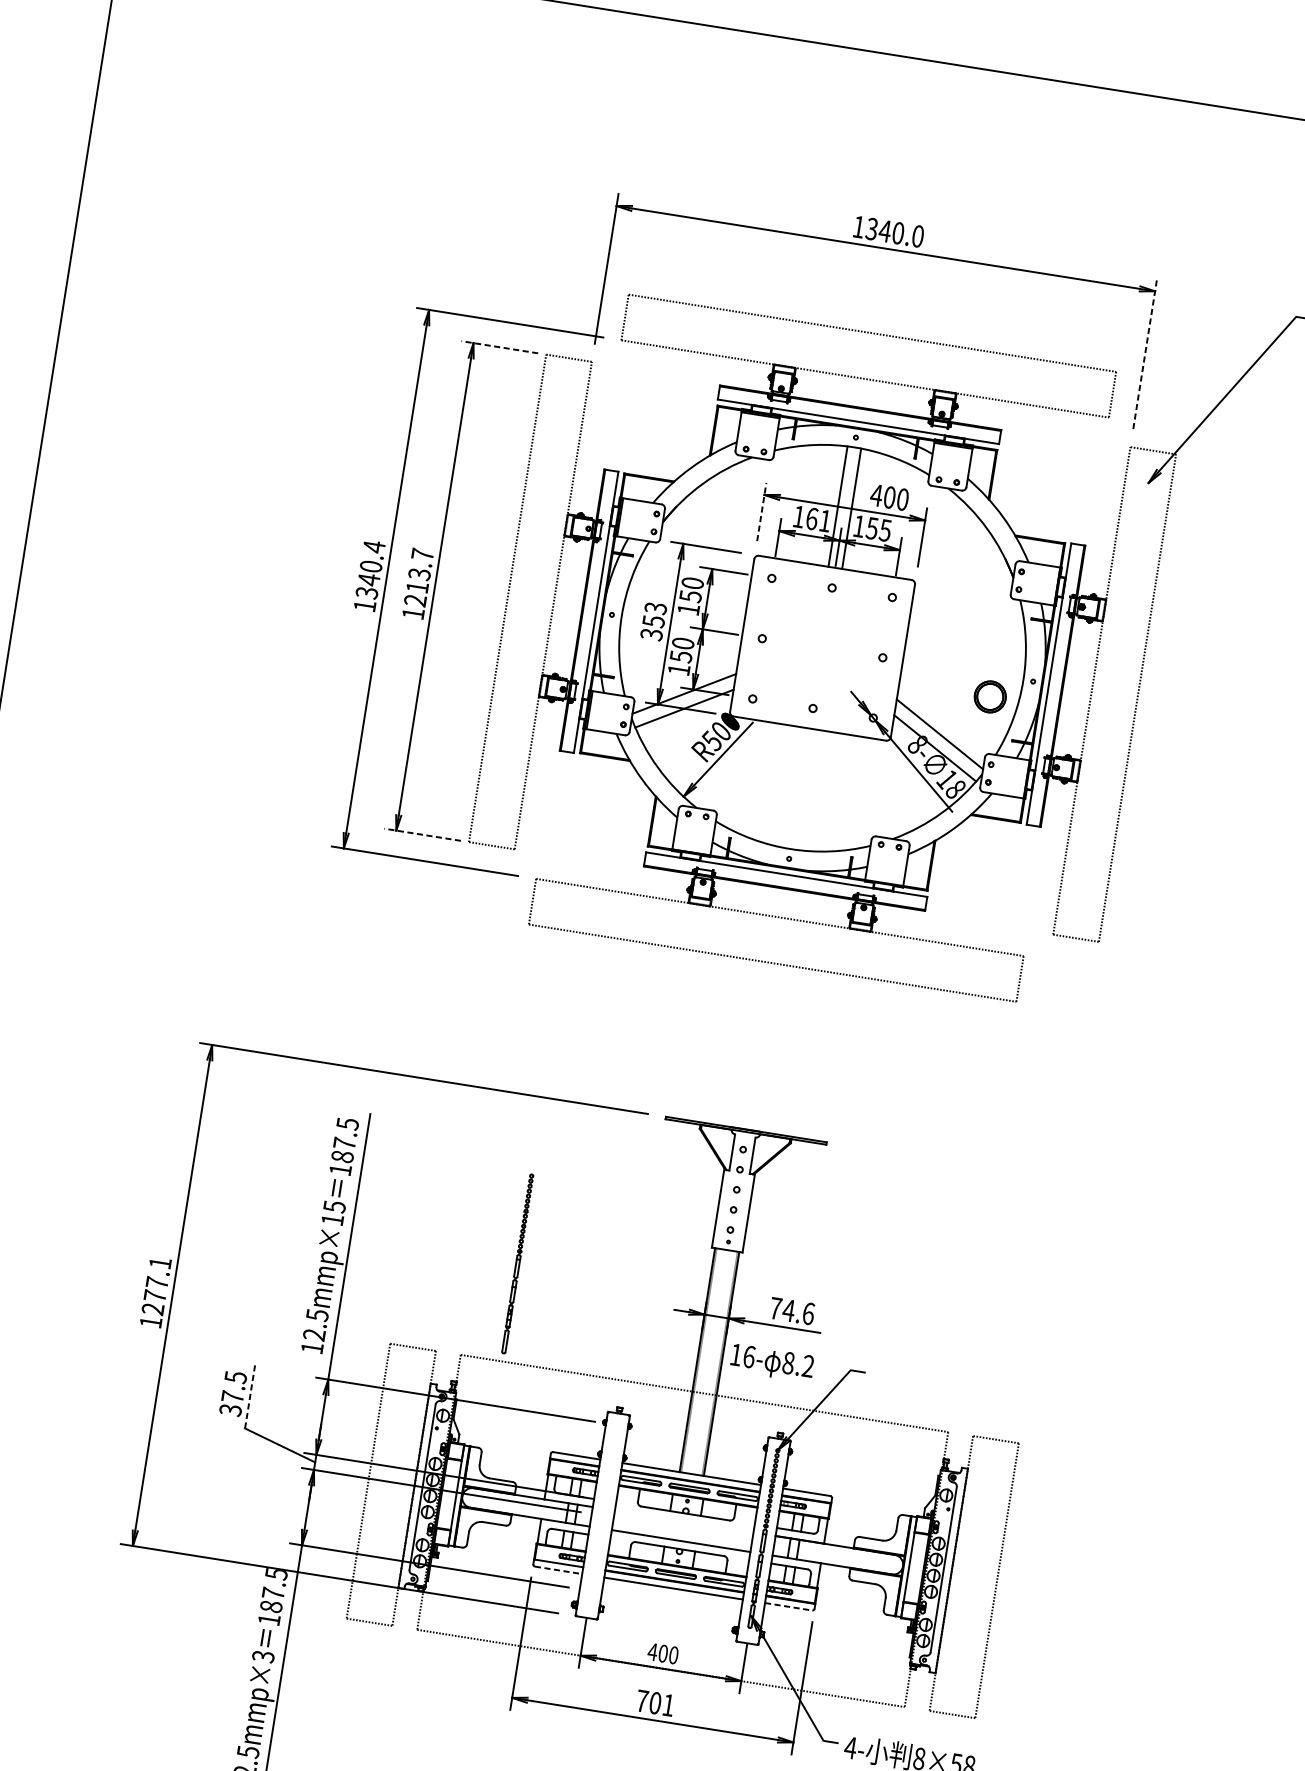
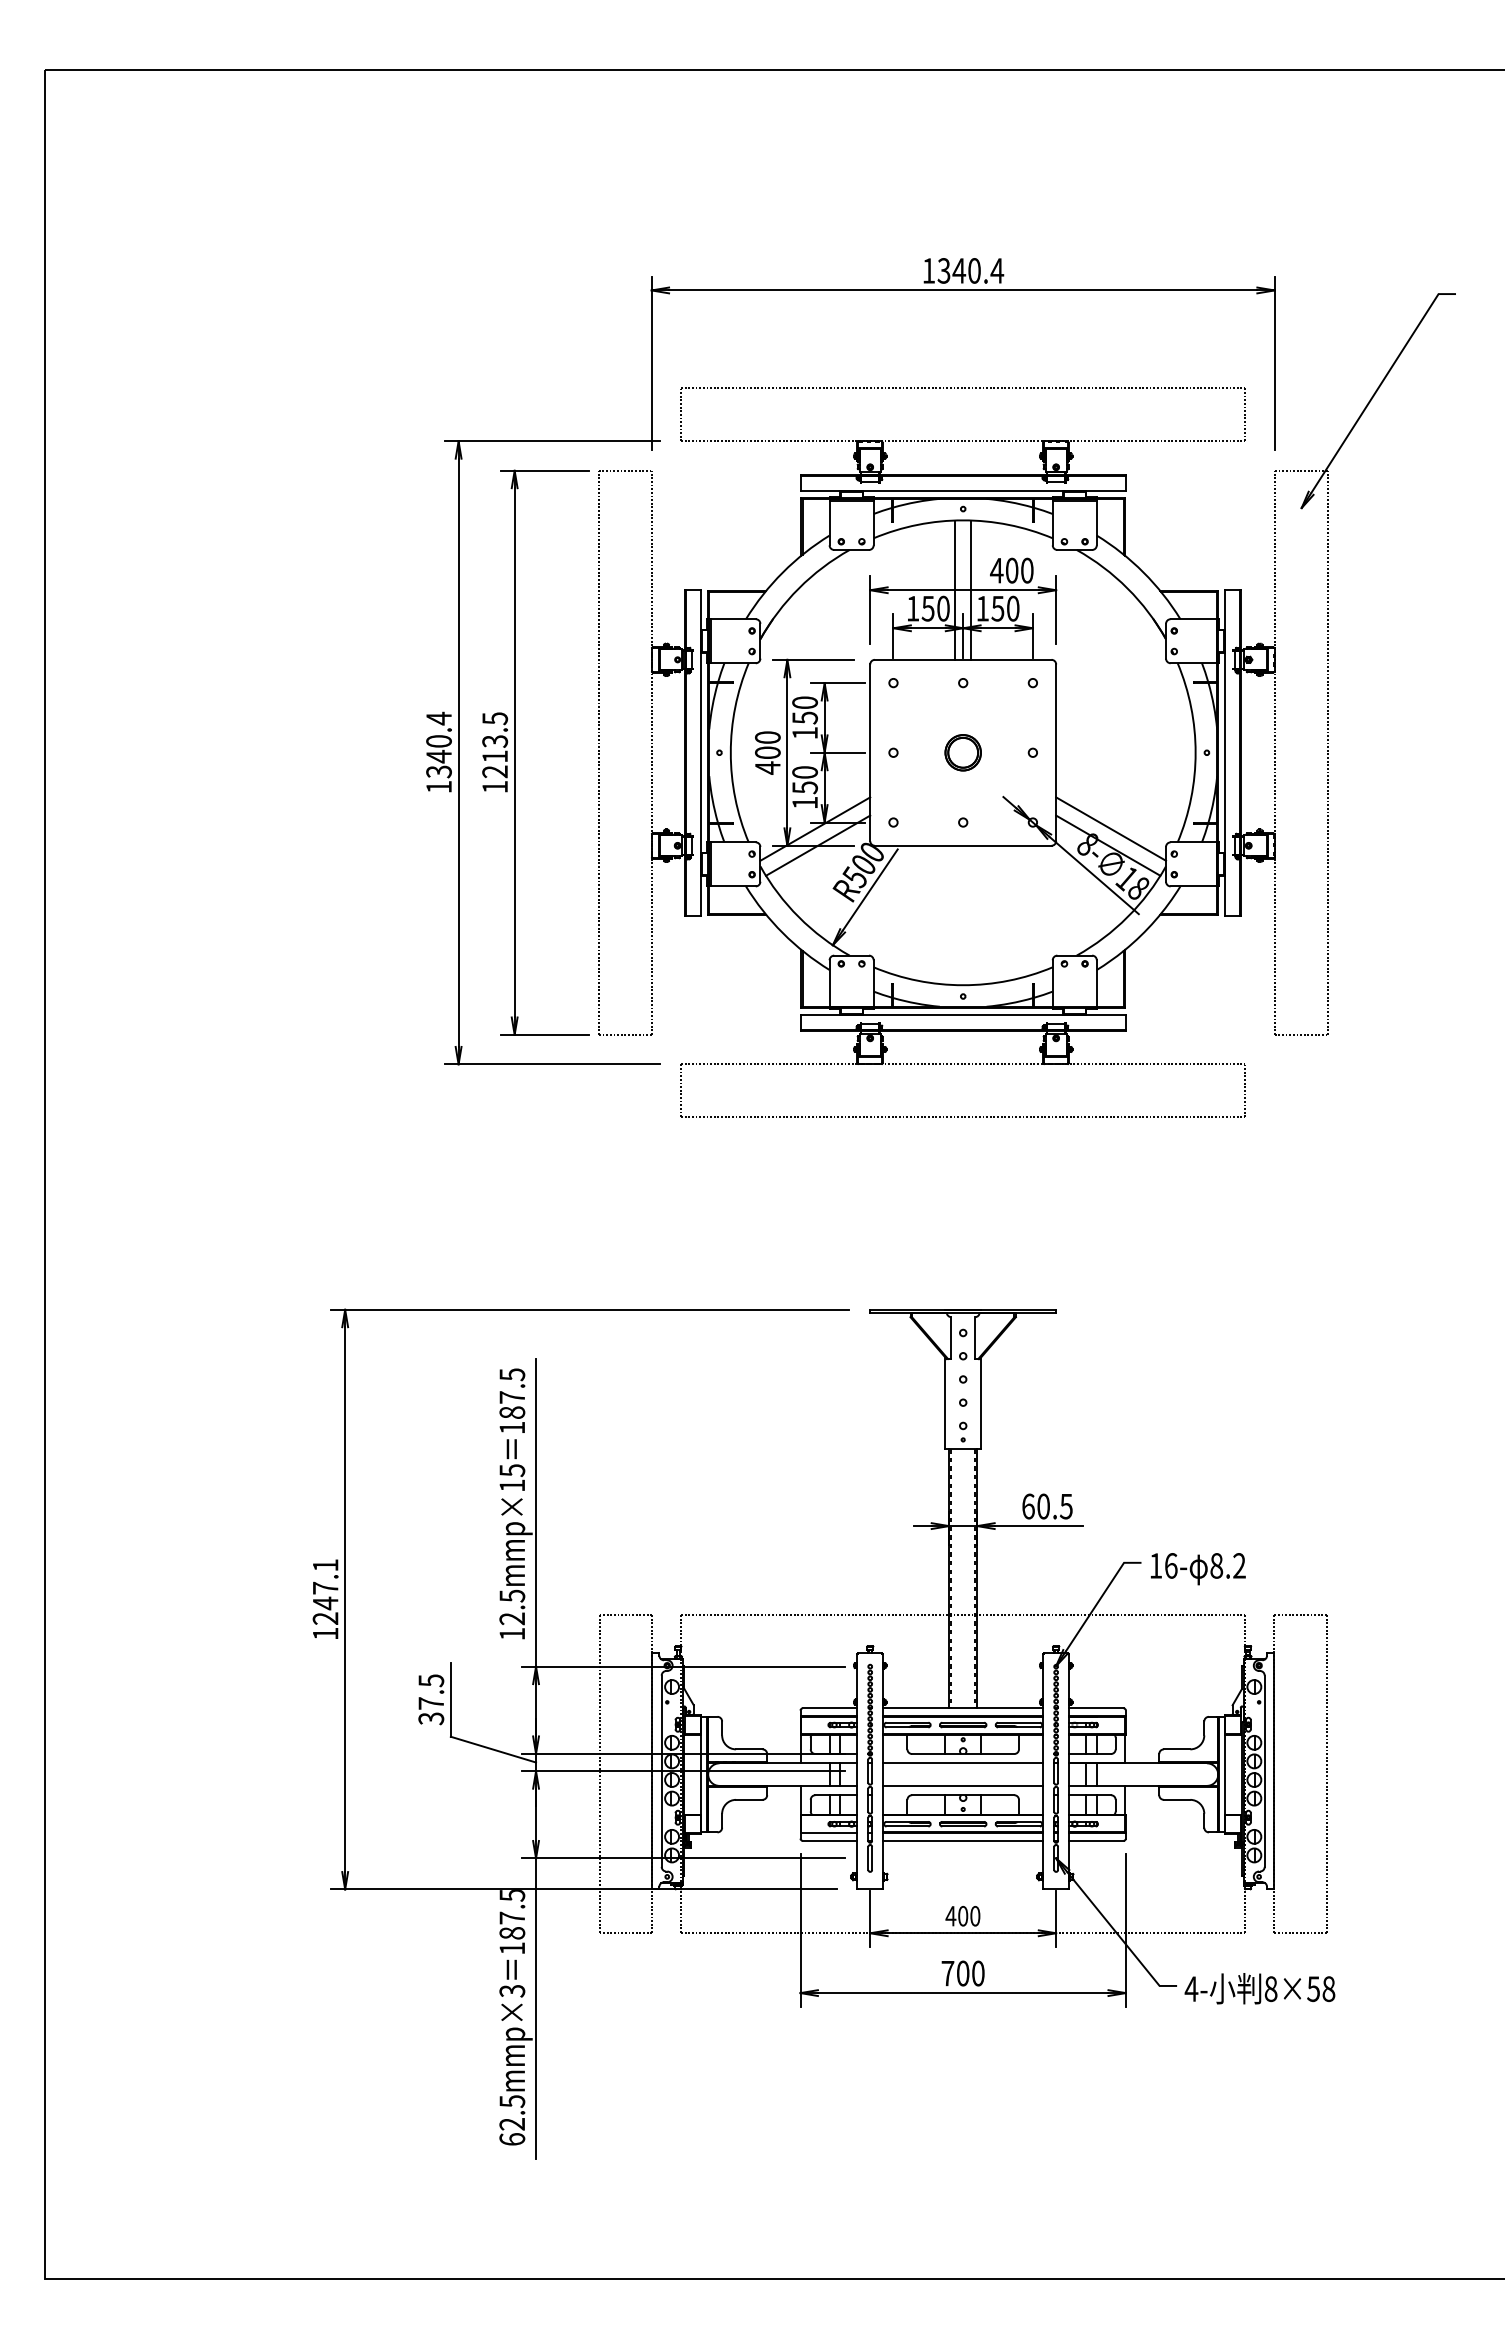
text: (918, 236) -> (997, 270), 1340.0 -> 1340.4
line: (499, 346) -> (544, 470), dashed -> solid
line: (1144, 354) -> (1274, 363), dashed -> solid
line: (762, 511) -> (870, 609), dashed -> solid
text: (818, 519) -> (935, 608), 161 -> 150
text: (884, 530) -> (1012, 608), 155 -> 150
text: (423, 554) -> (495, 718), 1213.7 -> 1213.5
text: (653, 621) -> (767, 752), 353 -> 400
part: (989, 696) -> (962, 752), moved
line: (422, 834) -> (544, 1034), dashed -> solid
part: (517, 1263) -> (869, 1767), moved
text: (155, 1296) -> (325, 1603), 1277.1 -> 1247.1
text: (792, 1311) -> (1047, 1506), 74.6 -> 60.5
text: (772, 1363) -> (1198, 1569), moved
line: (249, 1396) -> (450, 1699), dashed -> solid
line: (684, 1521) -> (963, 1763), added
line: (559, 1570) -> (830, 1840), dashed -> solid
line: (788, 1606) -> (1096, 1840), dashed -> solid
text: (668, 1705) -> (978, 1973), 701 -> 700

